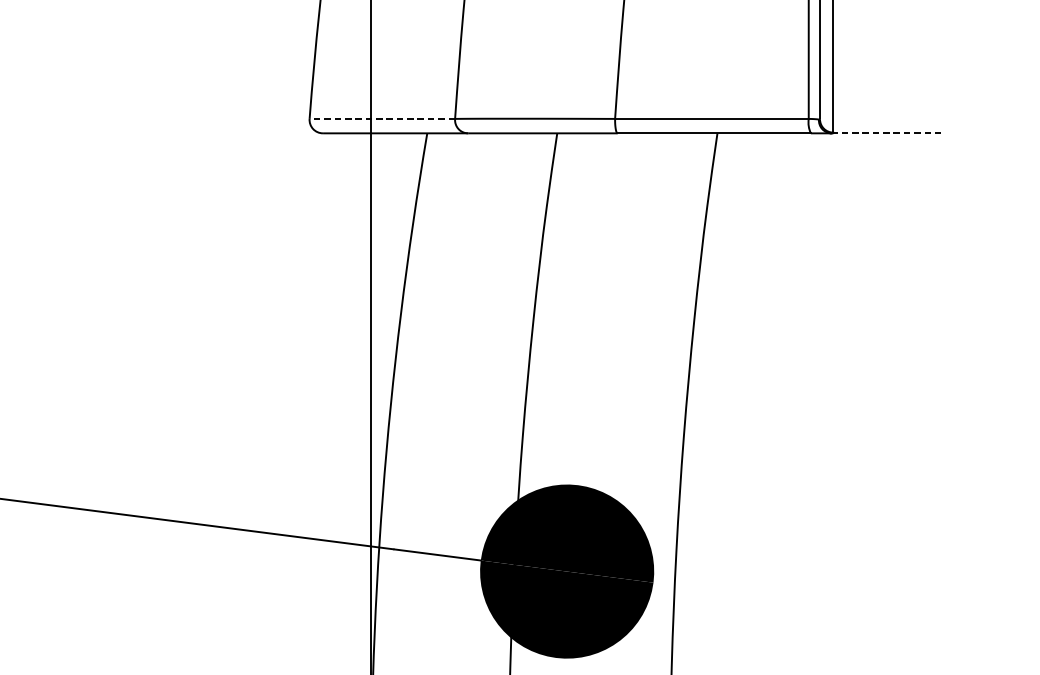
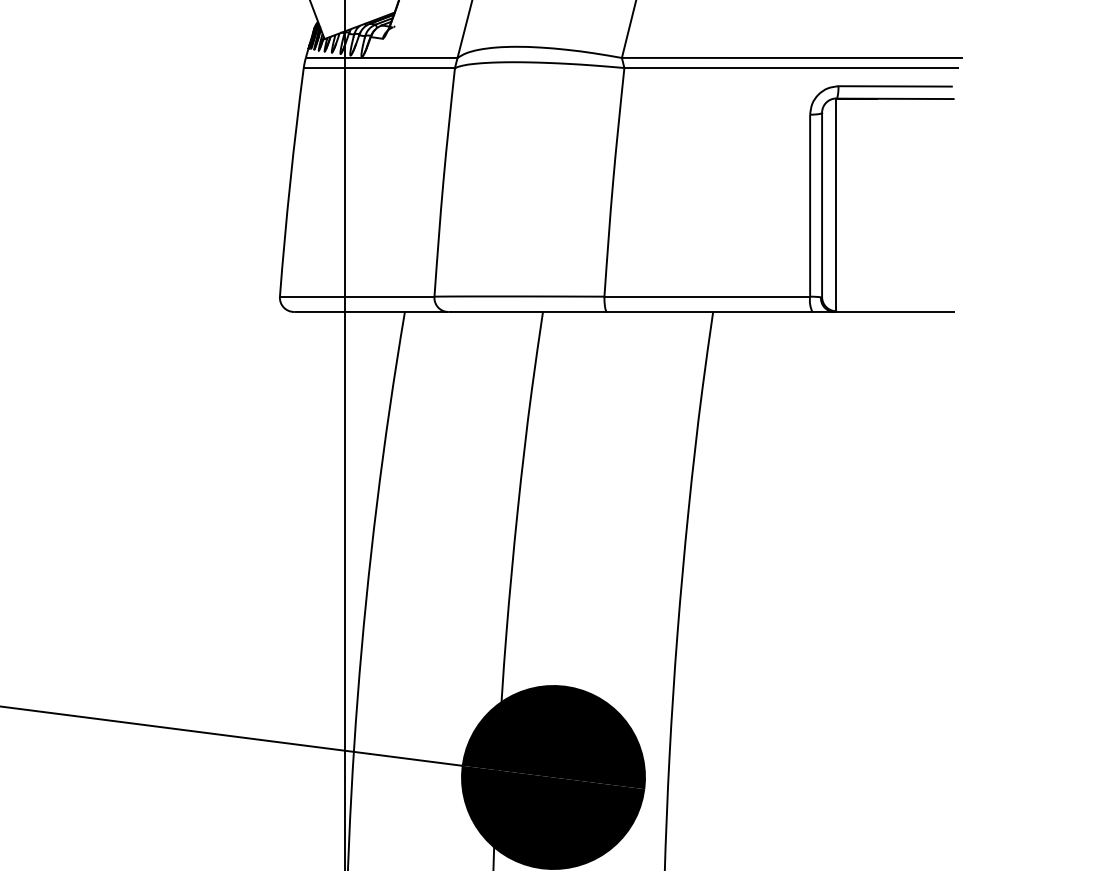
line: (381, 118) -> (356, 296), dashed -> solid
line: (887, 132) -> (893, 311), dashed -> solid

